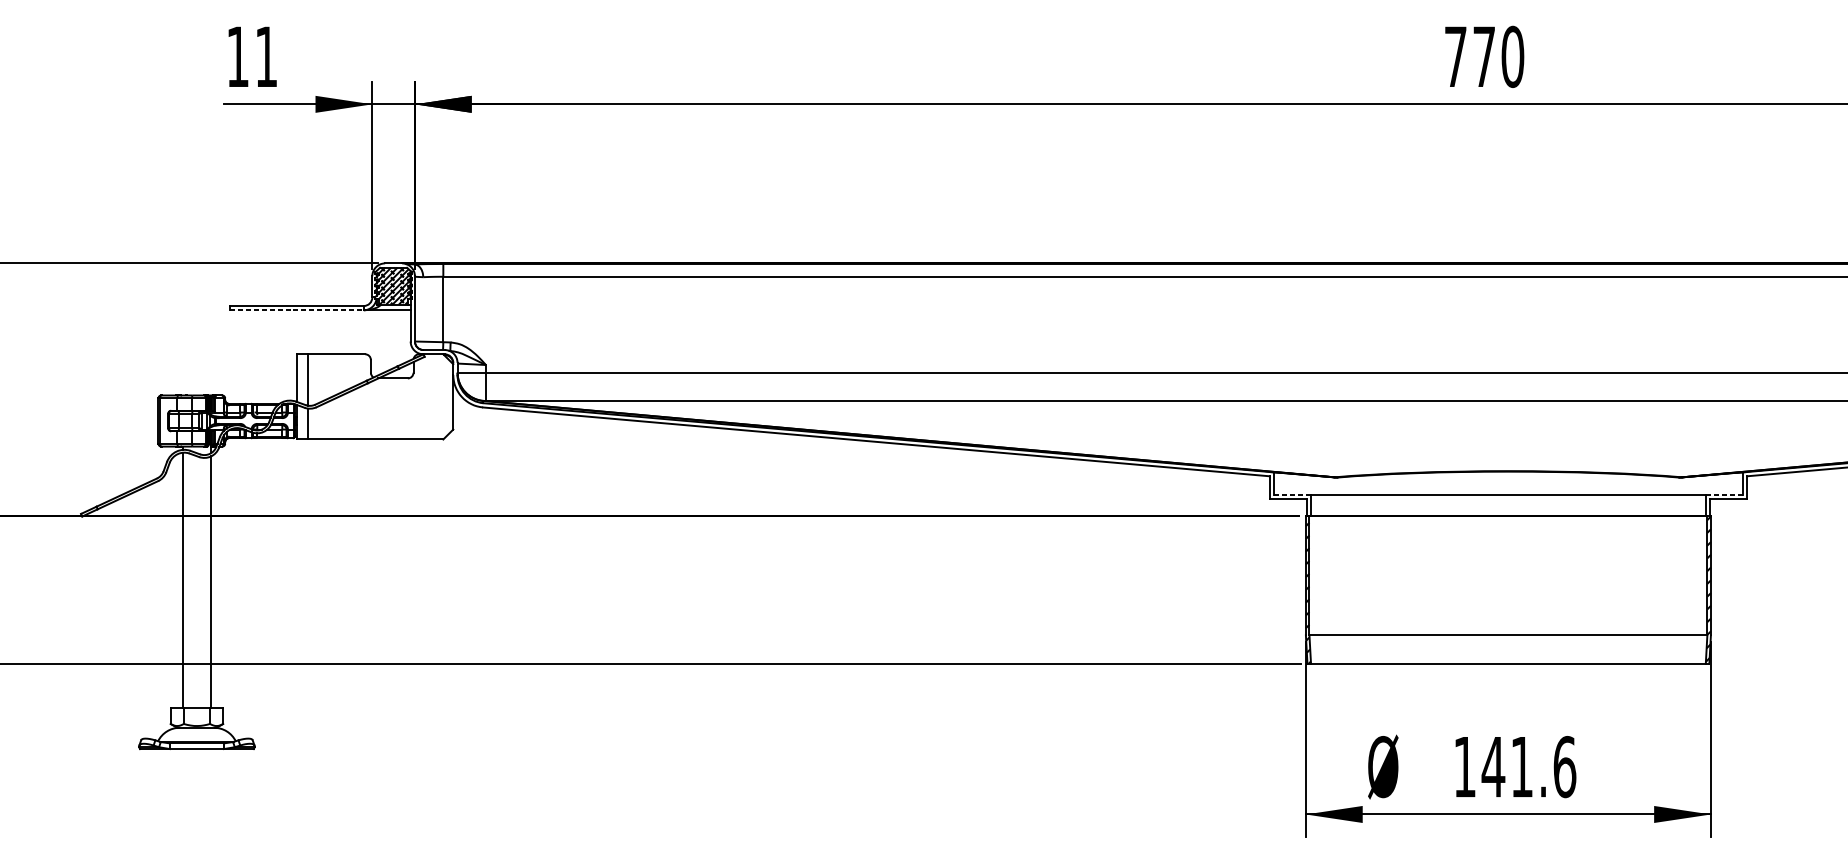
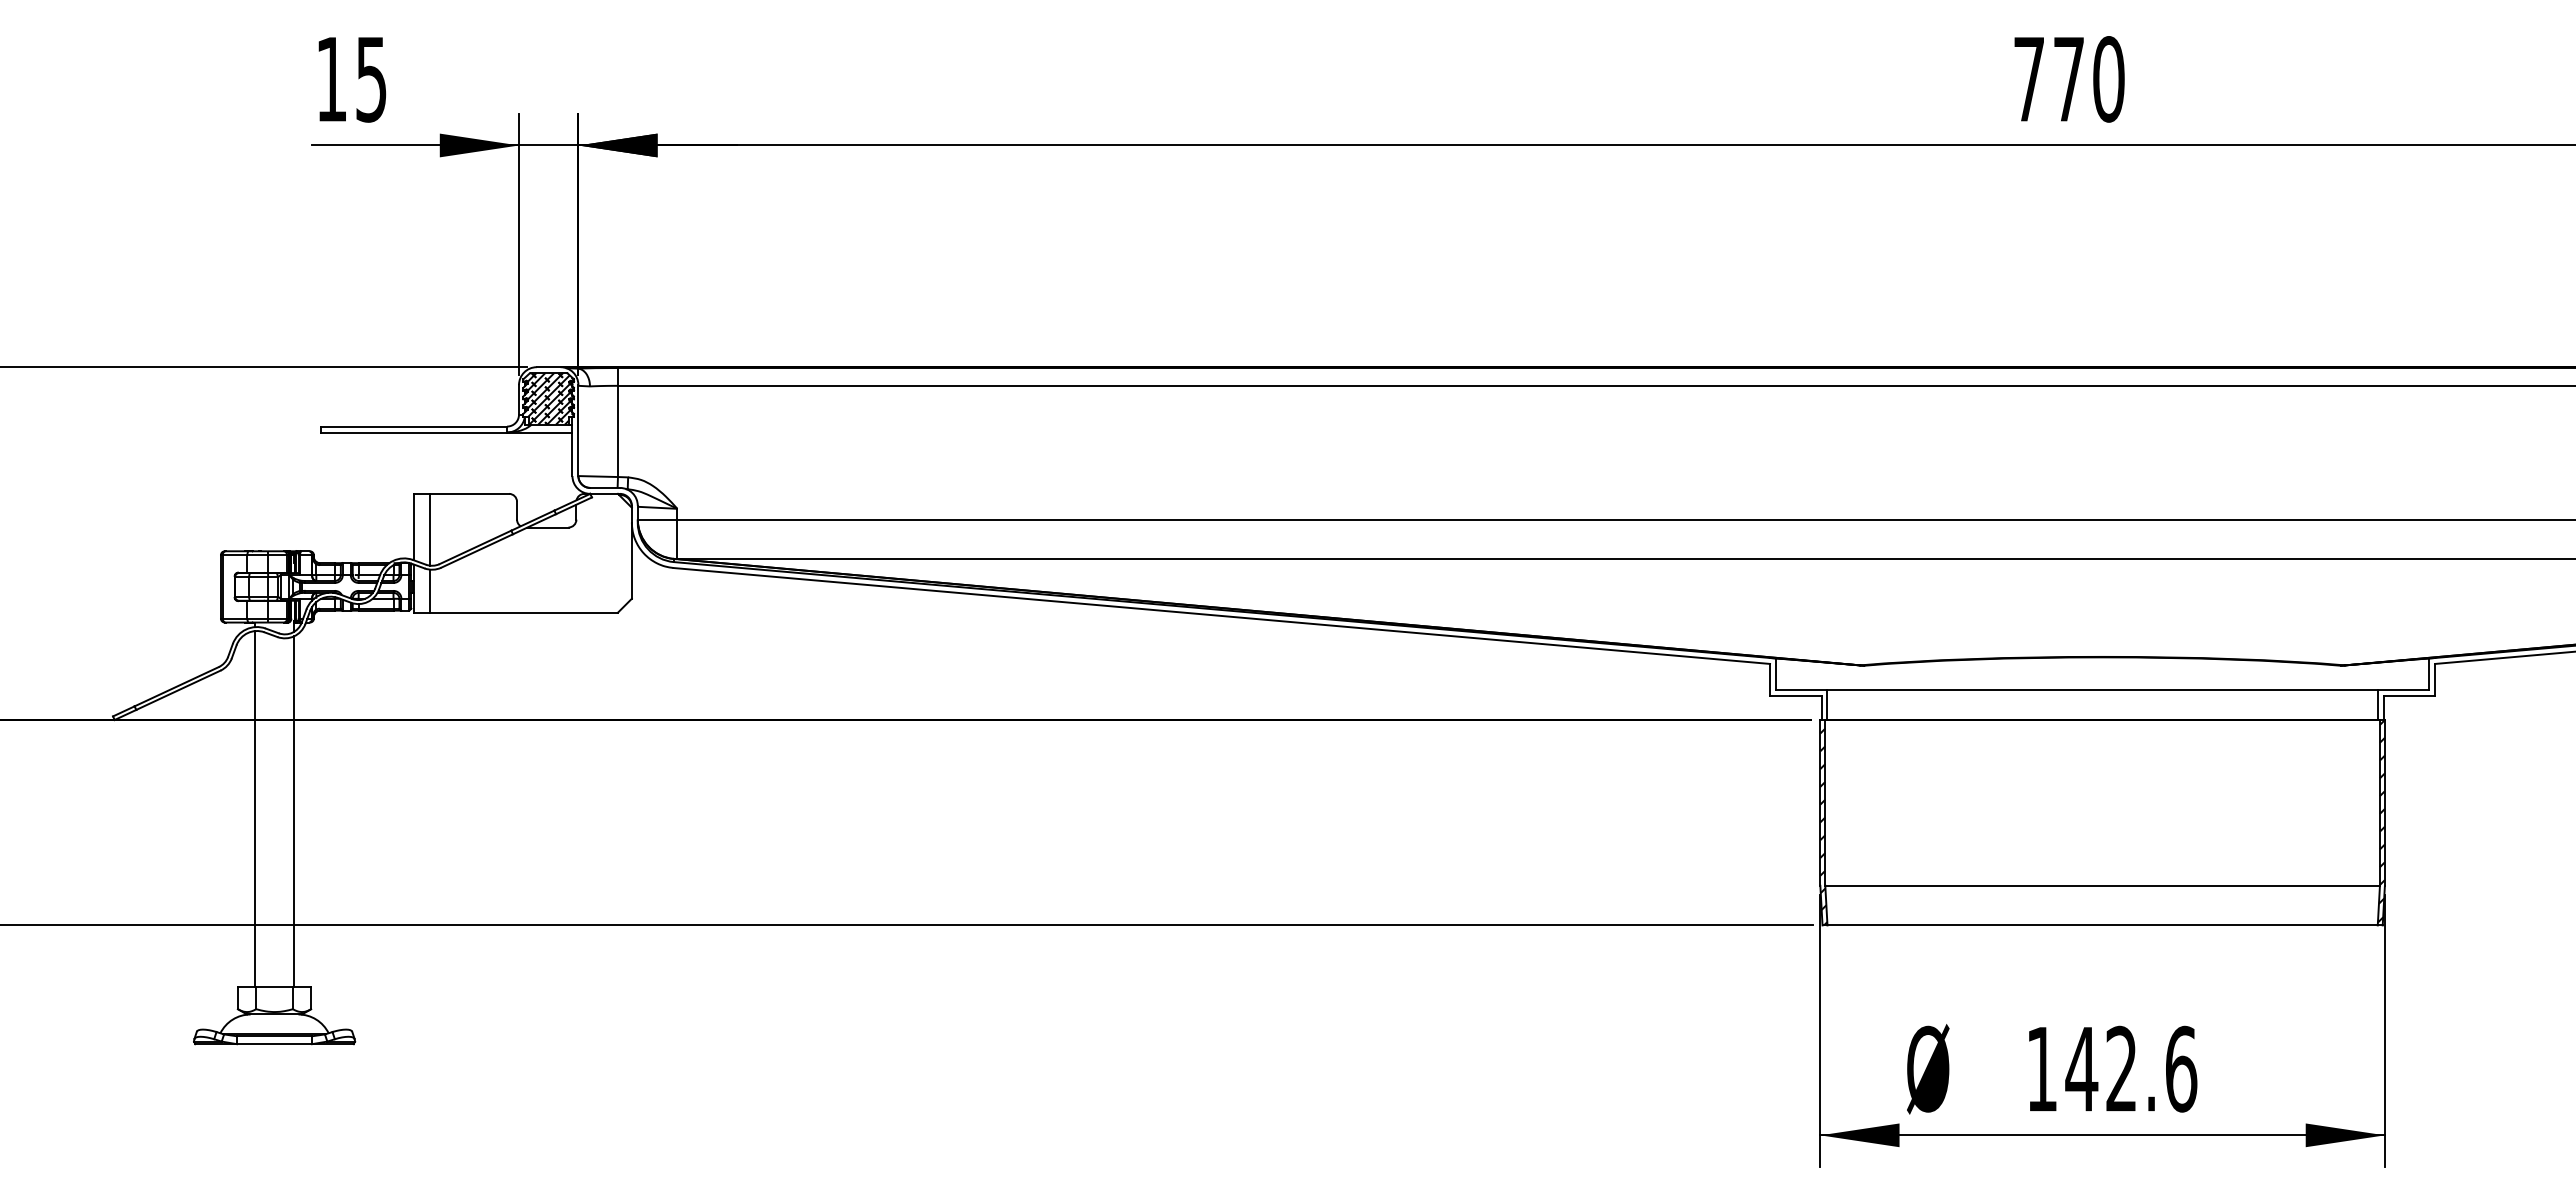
text: (266, 57) -> (371, 79), 11 -> 15
line: (297, 310) -> (414, 432), dashed -> solid
line: (1292, 494) -> (1801, 689), dashed -> solid
line: (1724, 494) -> (2403, 689), dashed -> solid
text: (1521, 766) -> (2120, 1068), 141.6 -> 142.6

